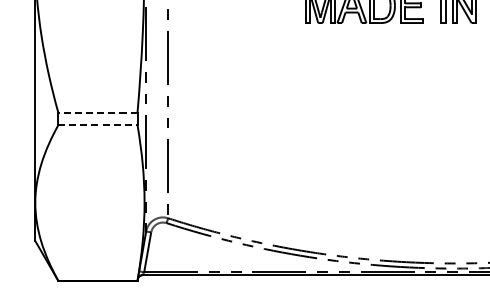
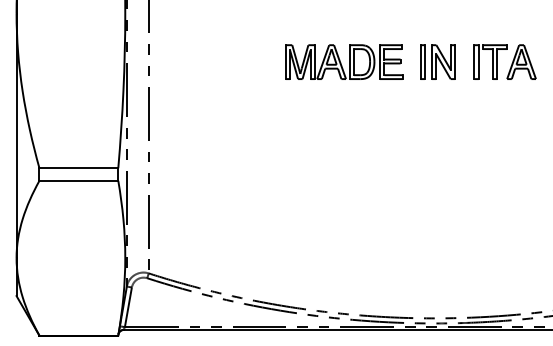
line: (97, 112) -> (78, 168), dashed -> solid
line: (98, 124) -> (79, 180), dashed -> solid

